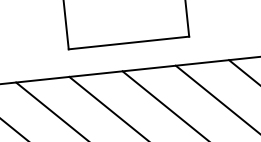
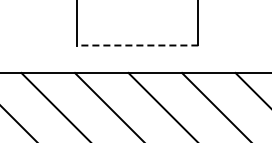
line: (128, 43) -> (137, 45), solid -> dashed

